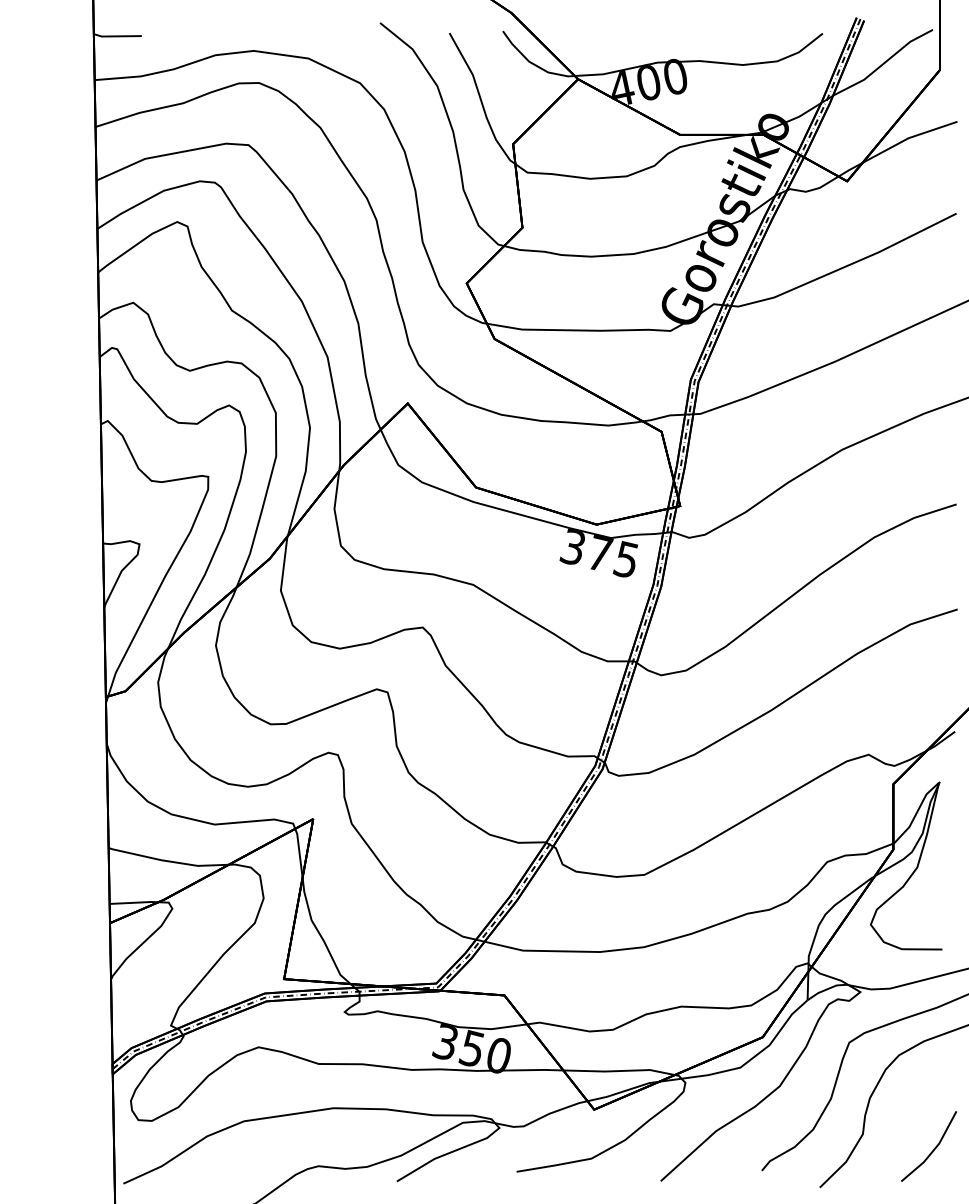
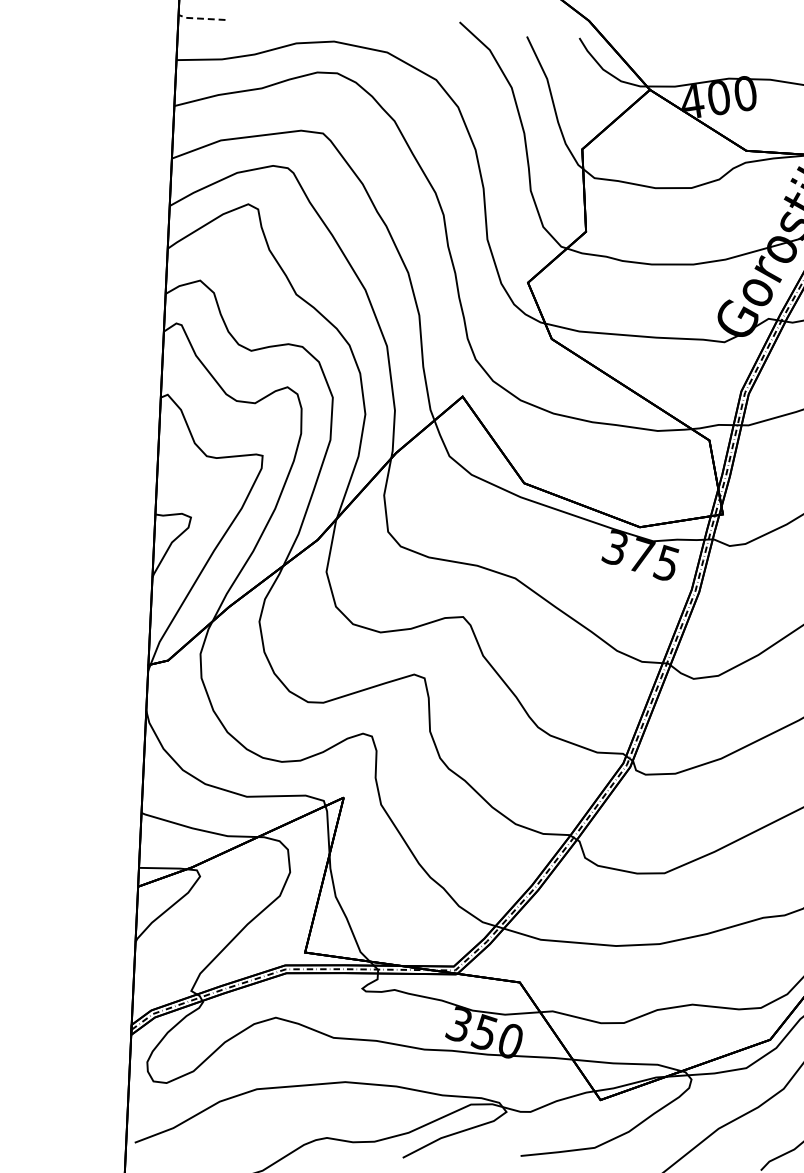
line: (116, 36) -> (200, 18), solid -> dashed

